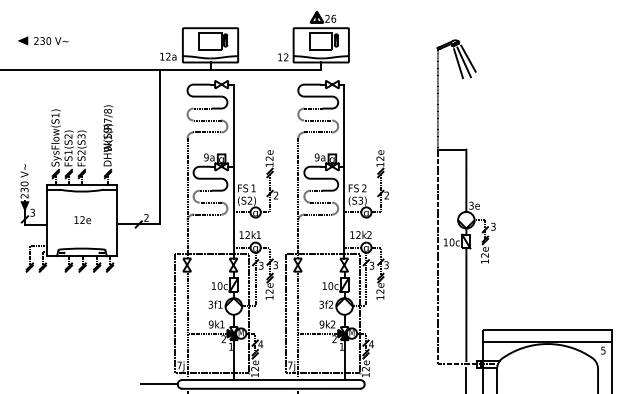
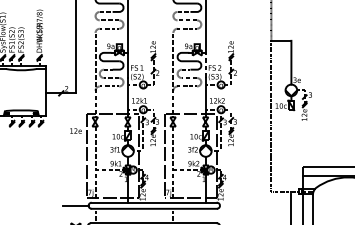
line: (344, 184) -> (205, 65), solid -> dashed
text: (82, 220) -> (75, 131), moved
line: (466, 304) -> (291, 149), removed

